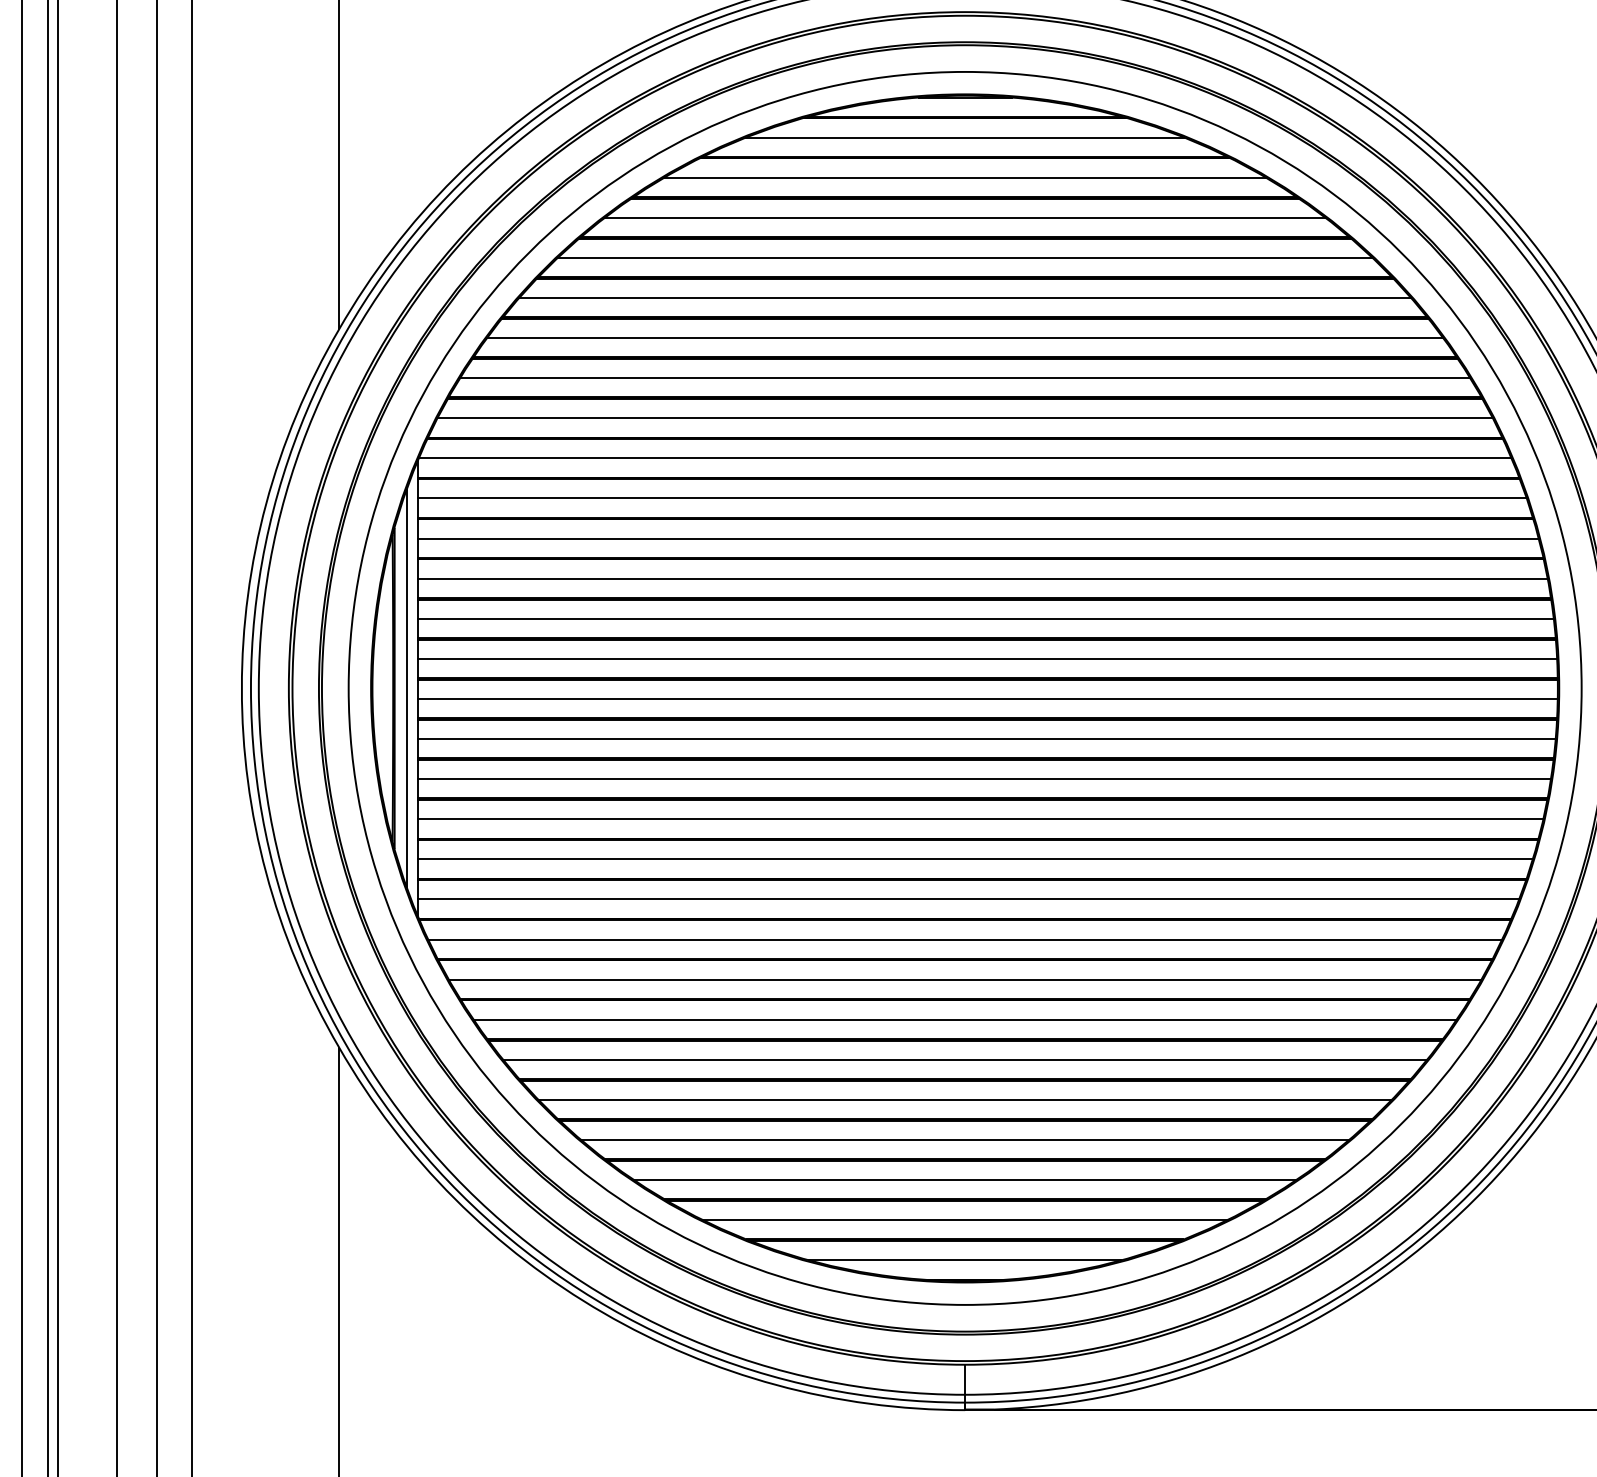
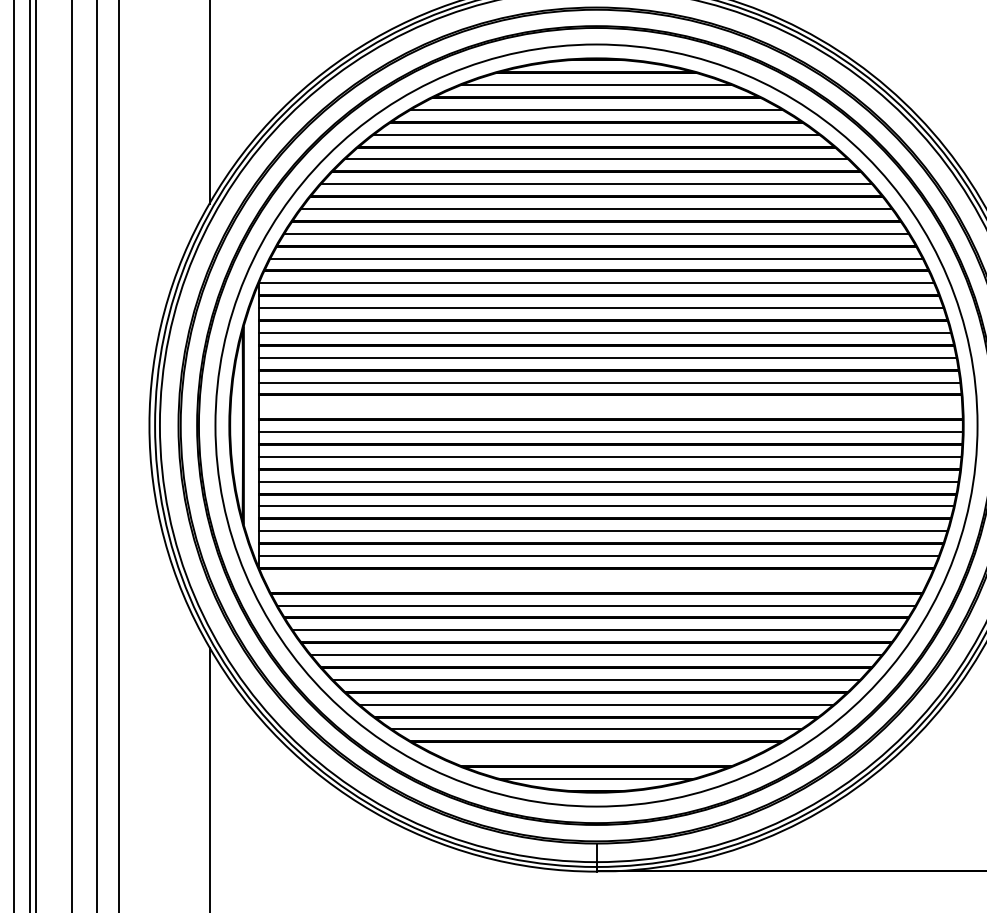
line: (987, 659) -> (610, 407), removed
line: (406, 688) -> (251, 425), removed
line: (965, 939) -> (596, 580), removed
line: (965, 1220) -> (596, 754), removed

